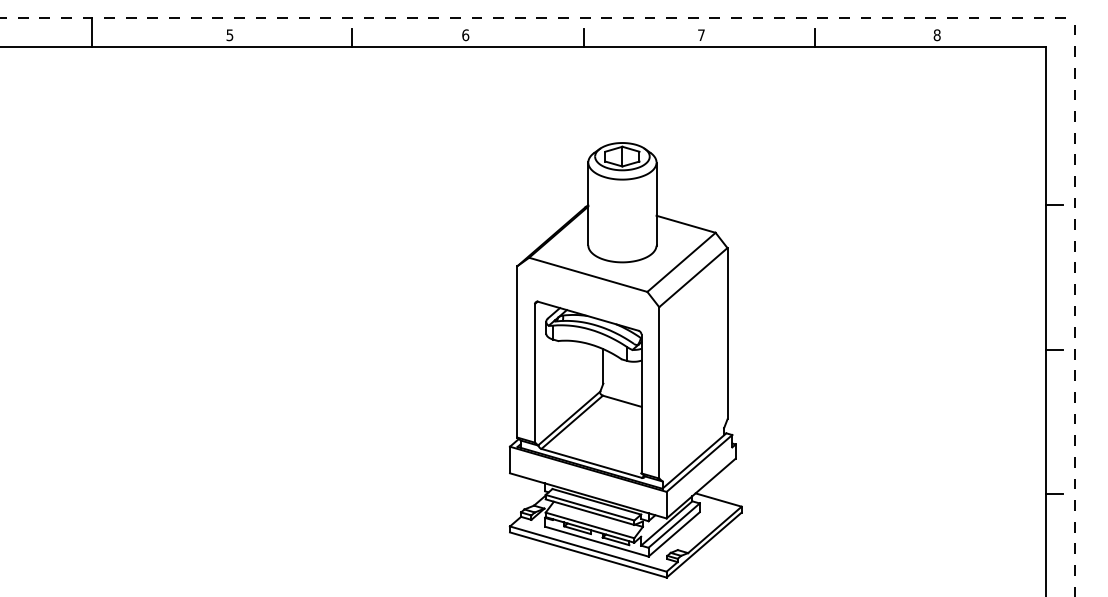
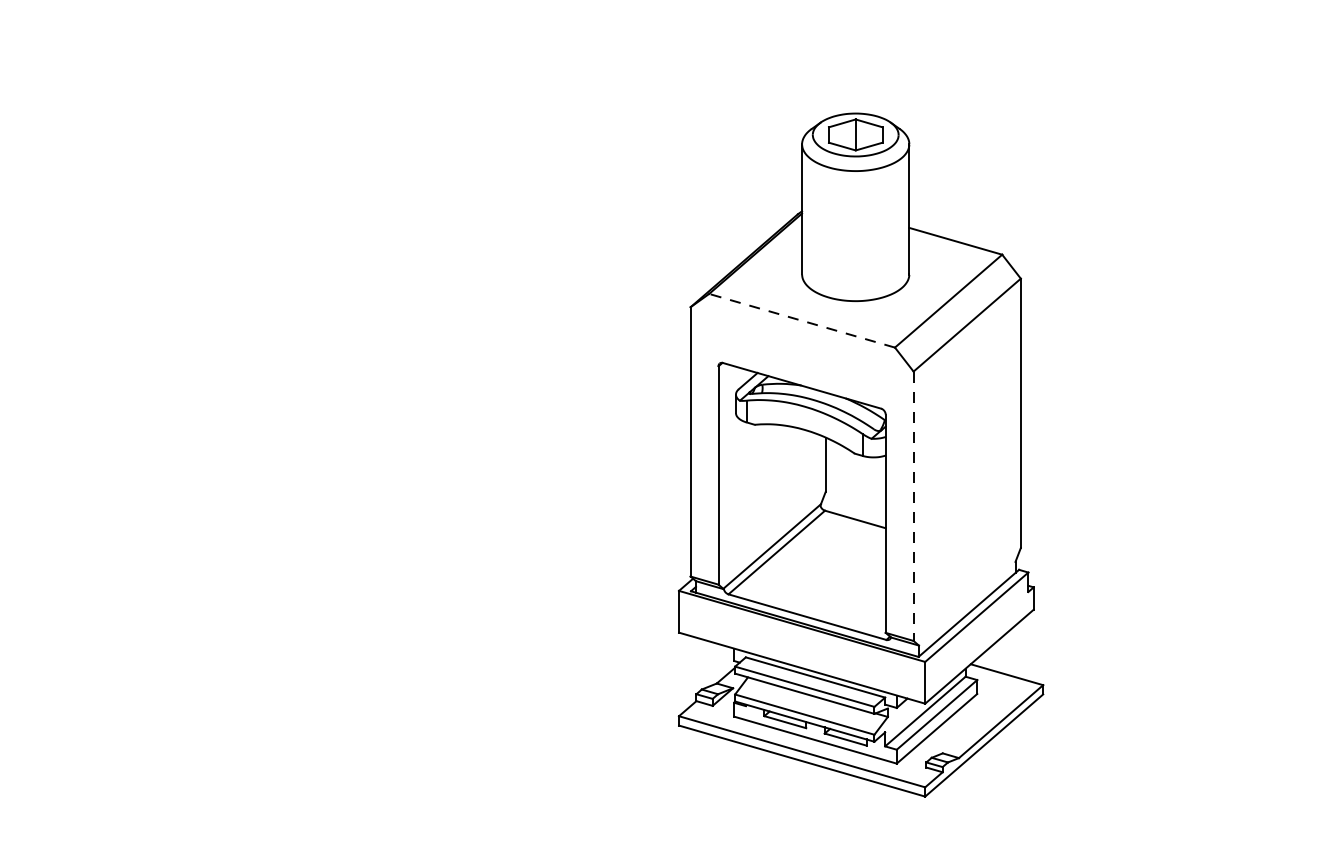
line: (588, 274) -> (802, 320), solid -> dashed
line: (659, 392) -> (913, 505), solid -> dashed

